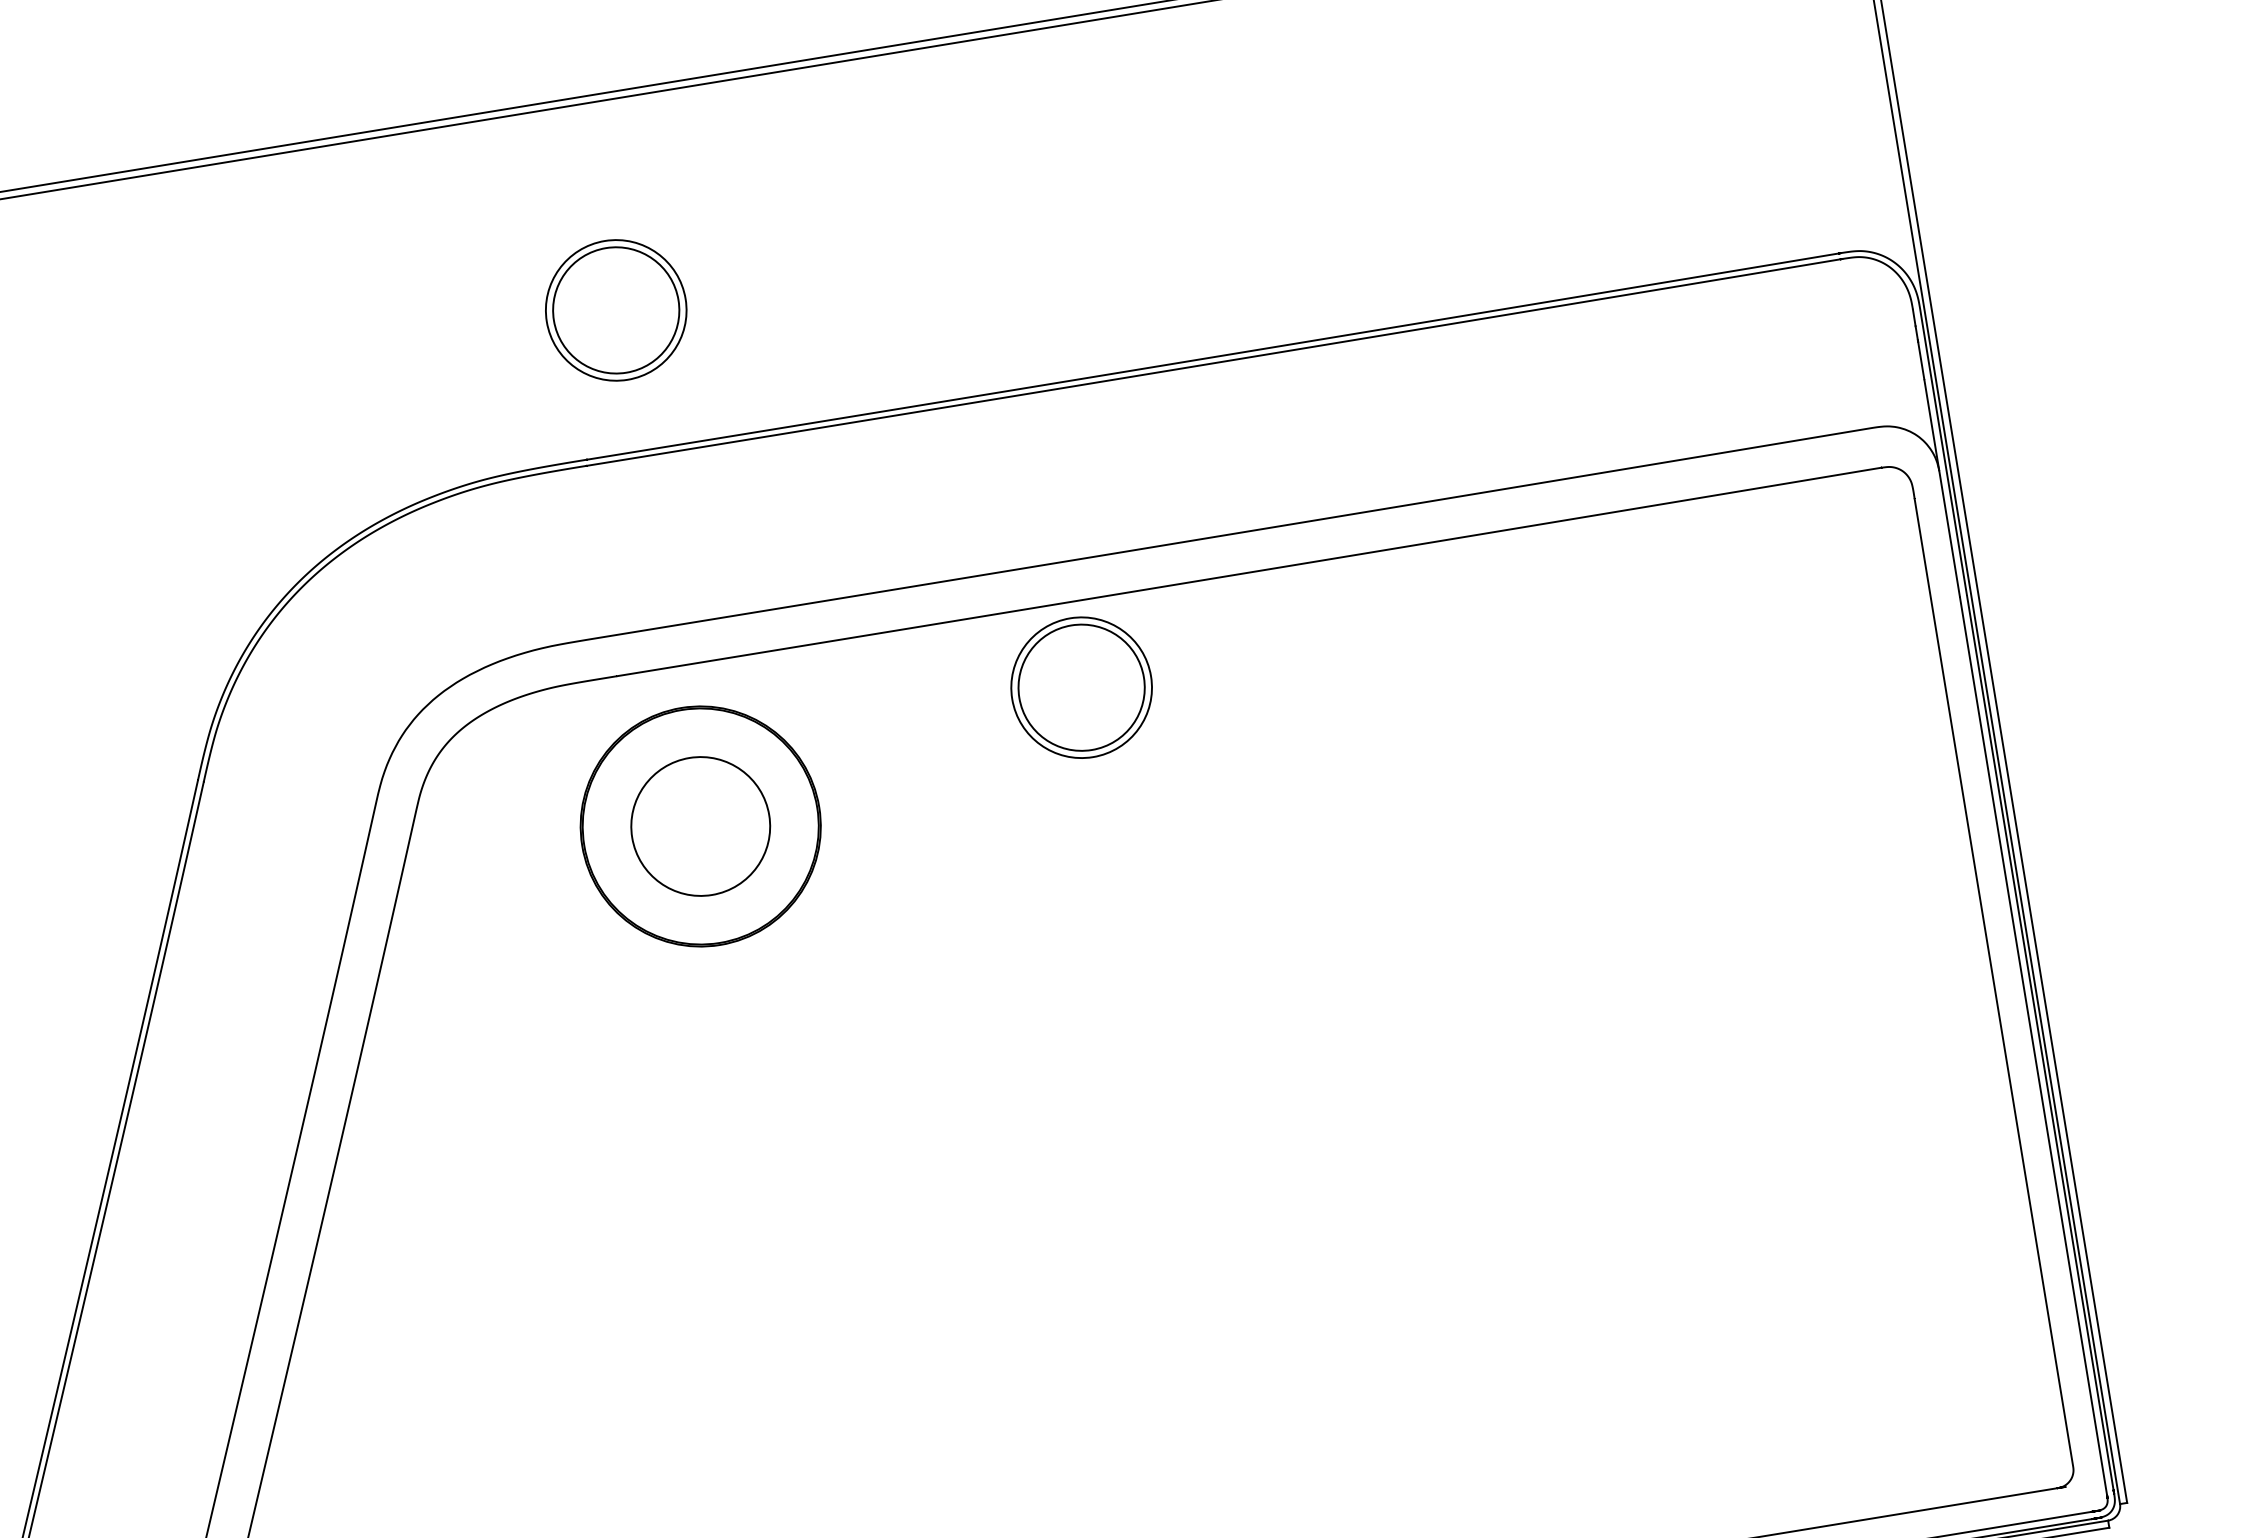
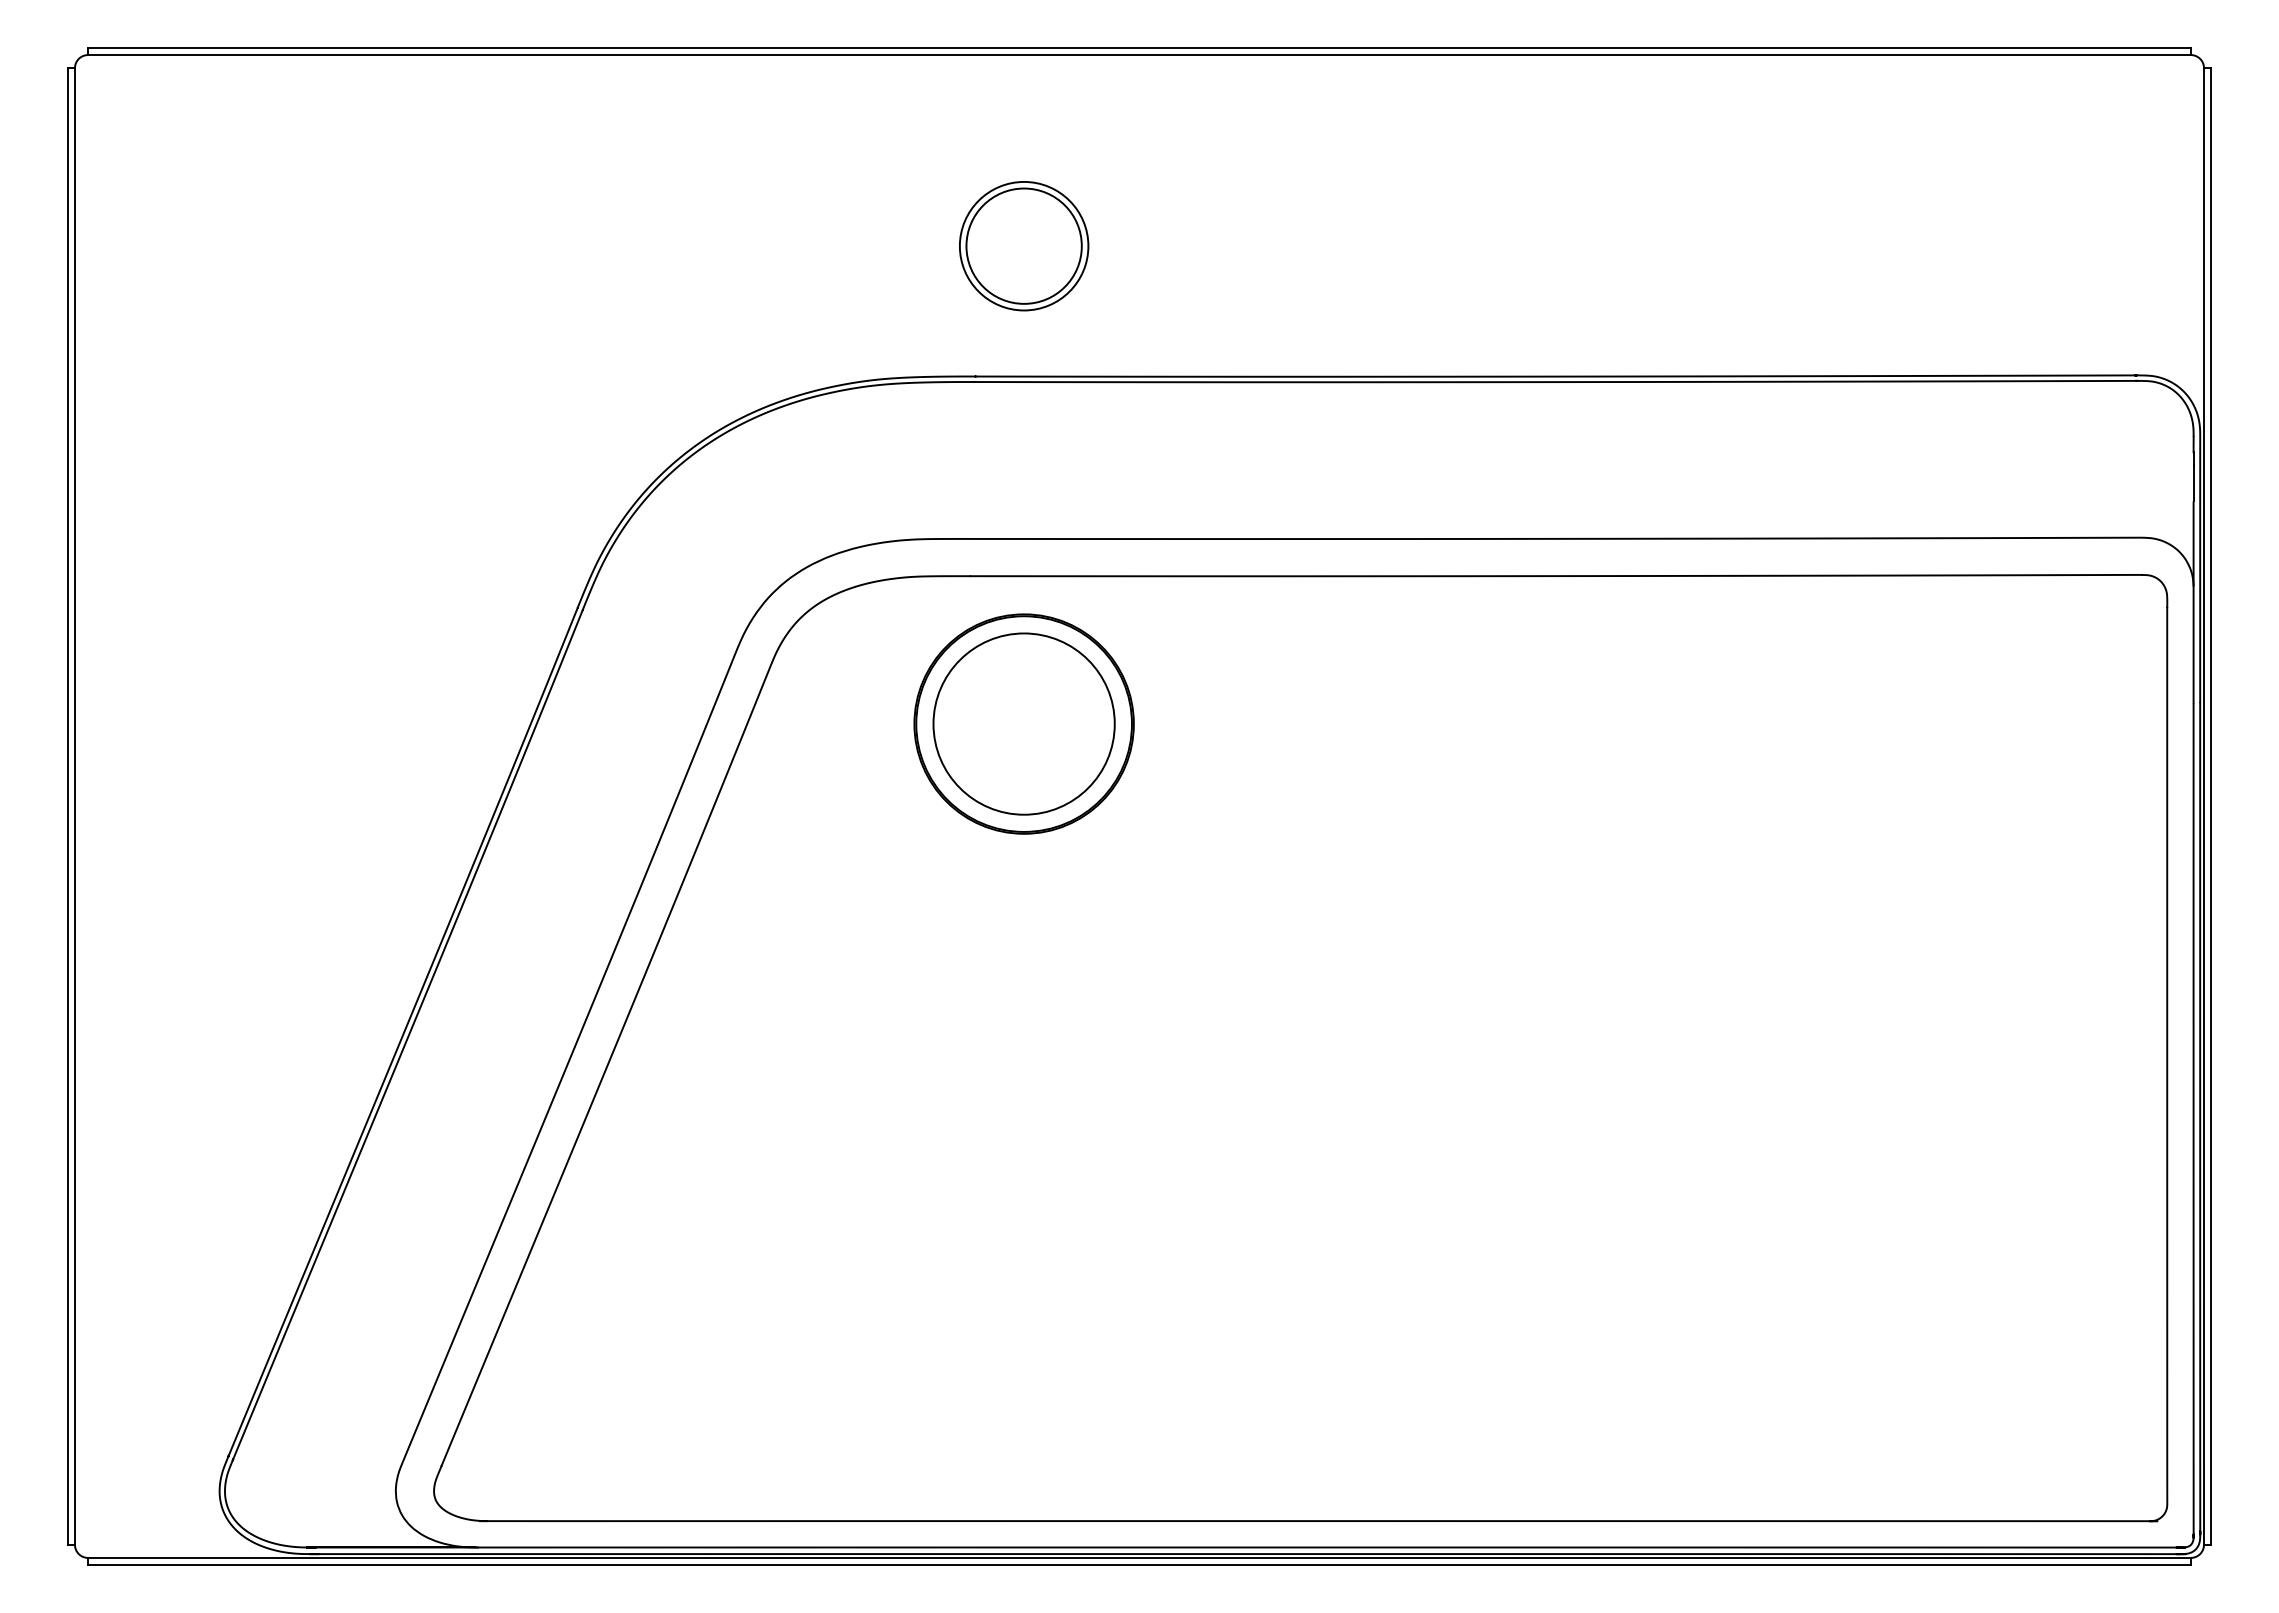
part: (1082, 687) -> (1388, 655), removed
circle: (699, 825) -> (1023, 723), size x1.43

